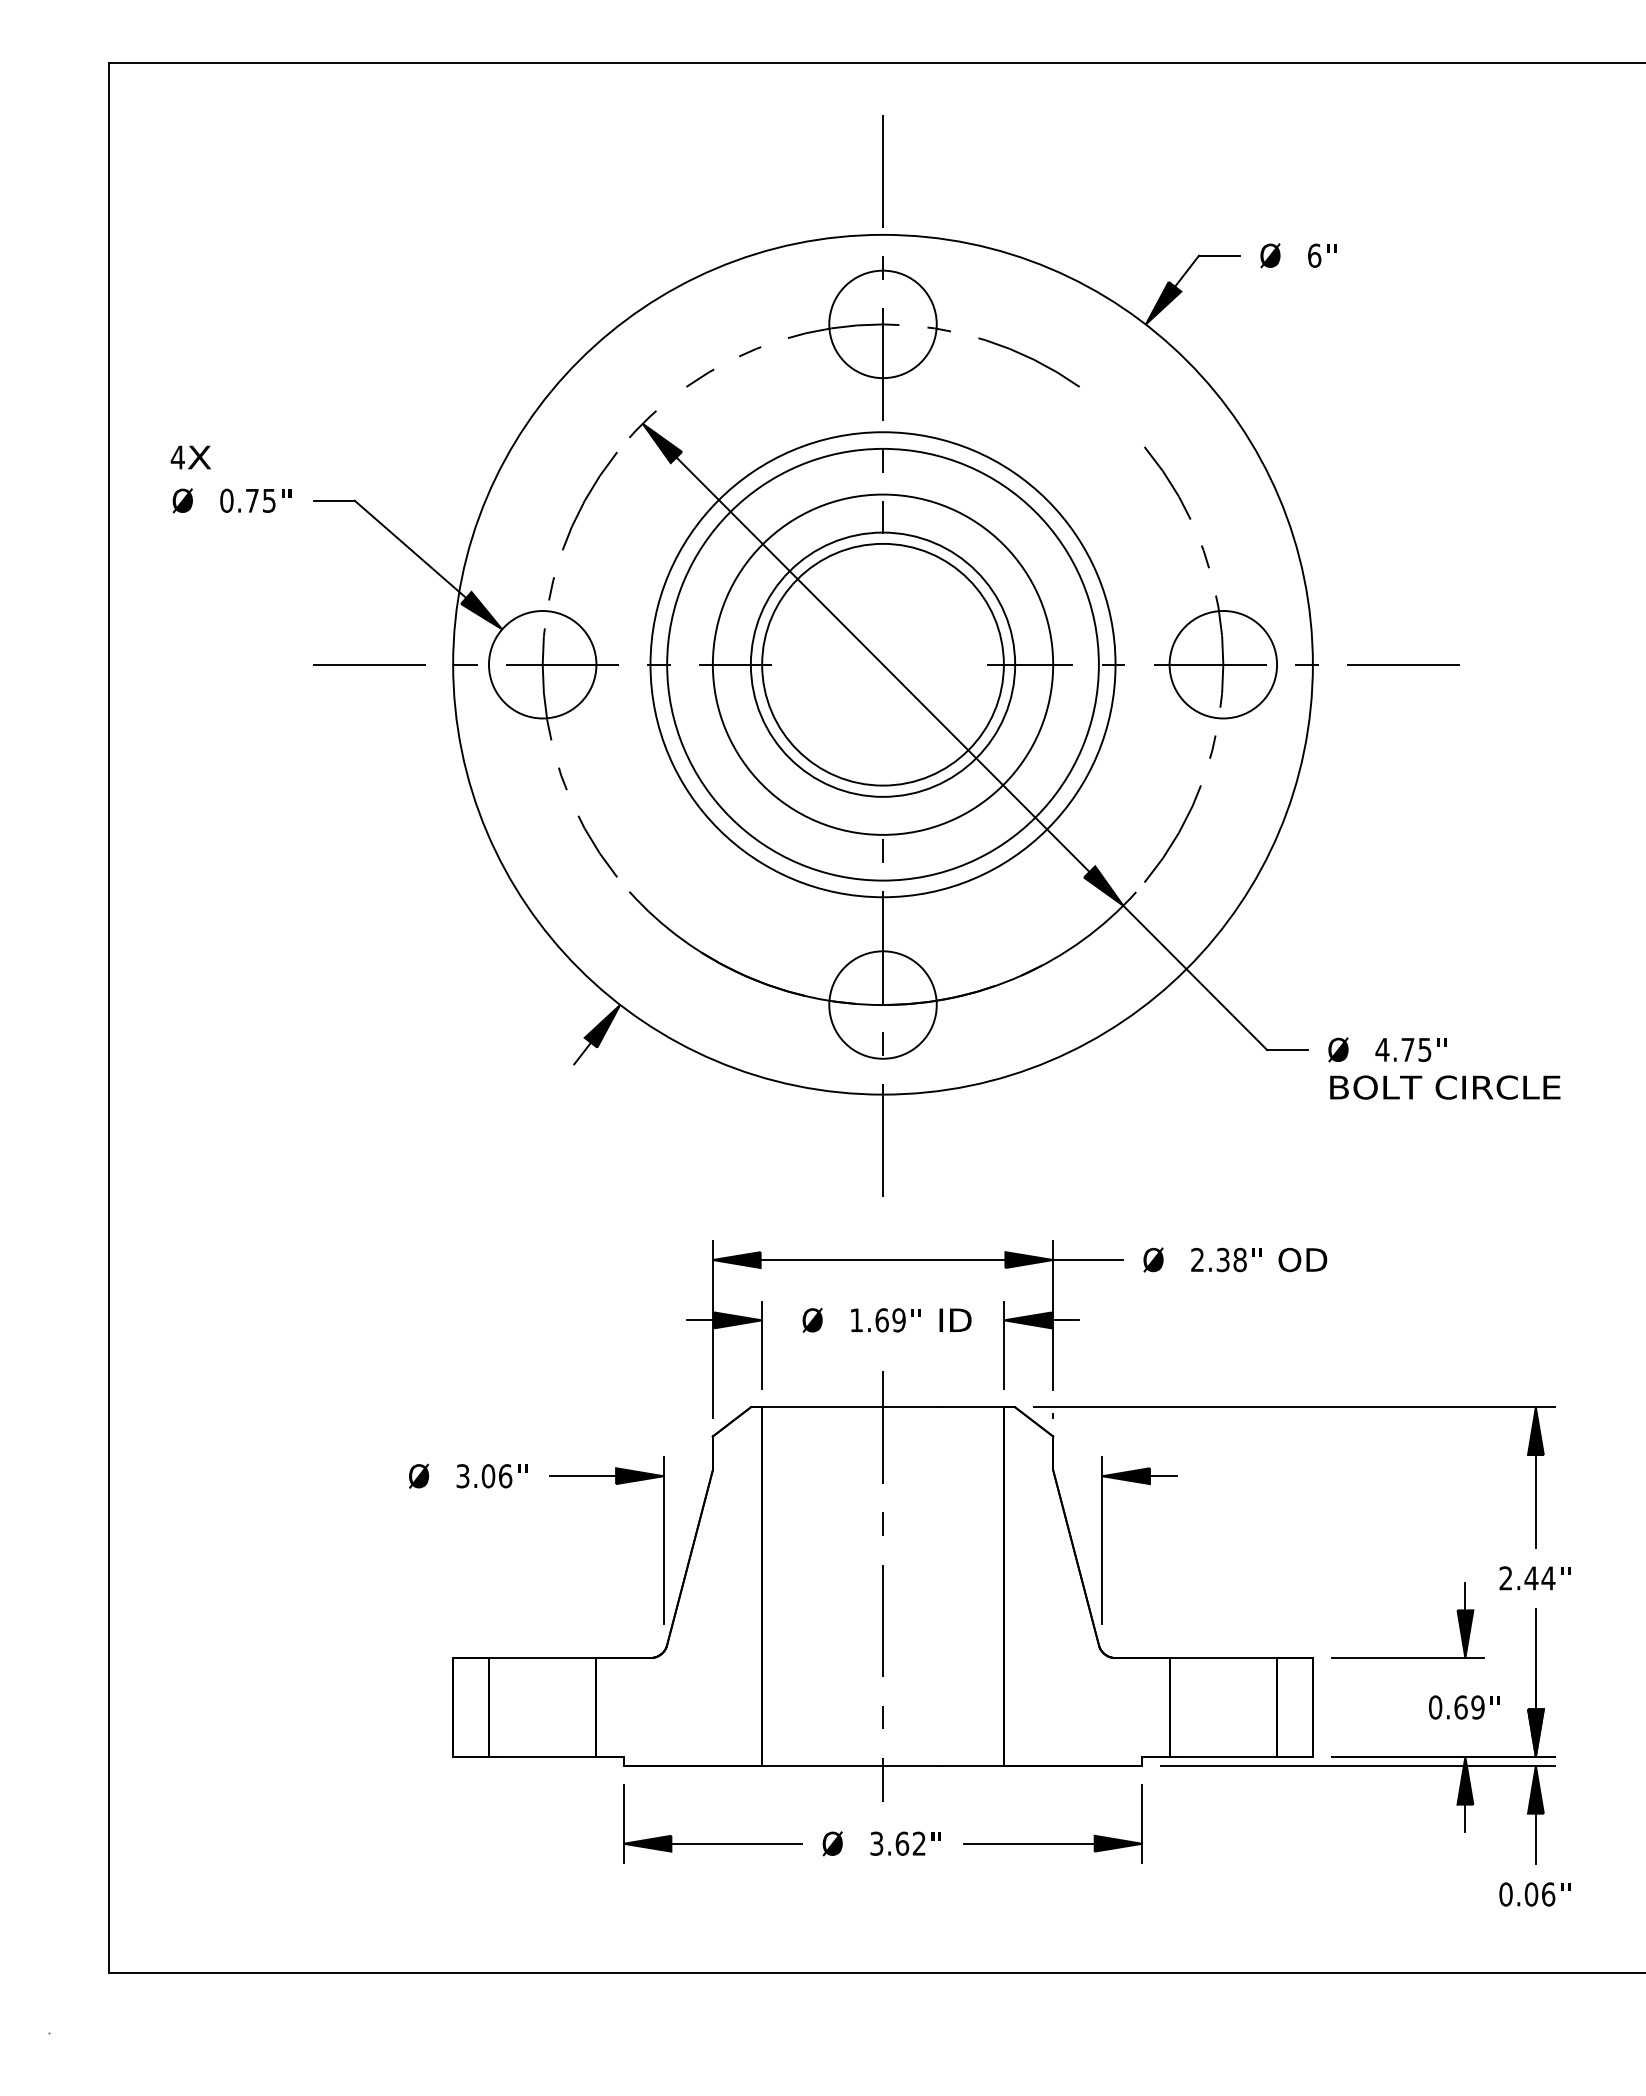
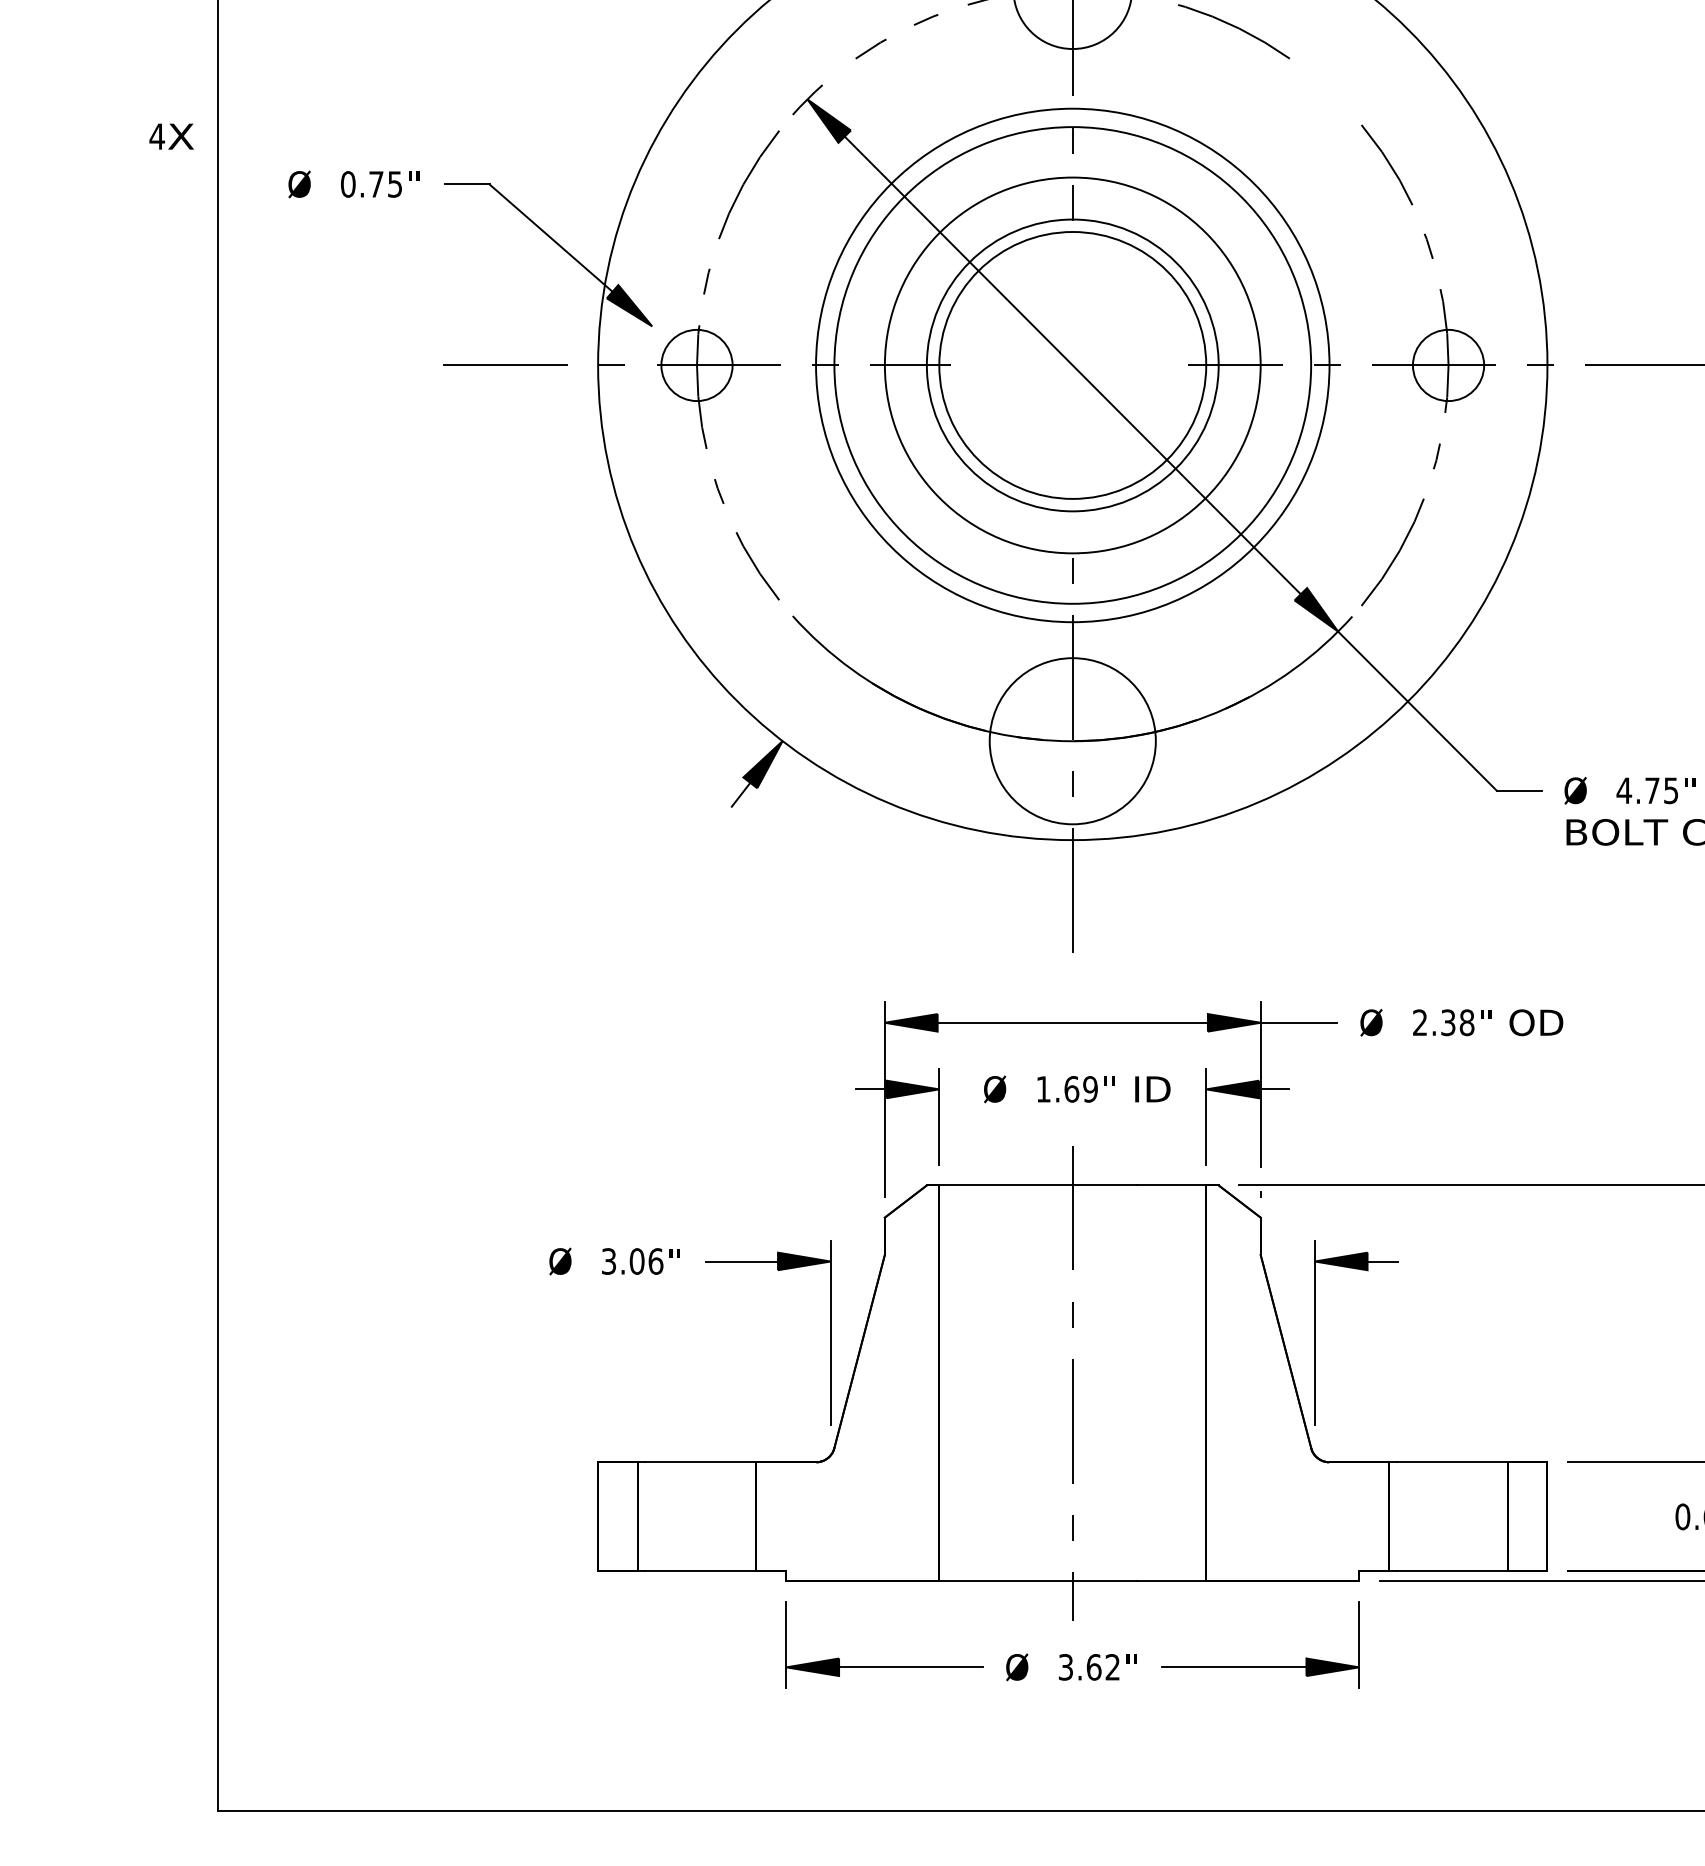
text: (190, 457) -> (171, 136), moved
circle: (542, 664) -> (696, 365), size x0.6
circle: (1223, 664) -> (1448, 365), size x0.6
circle: (882, 1004) -> (1072, 740), size x1.4

